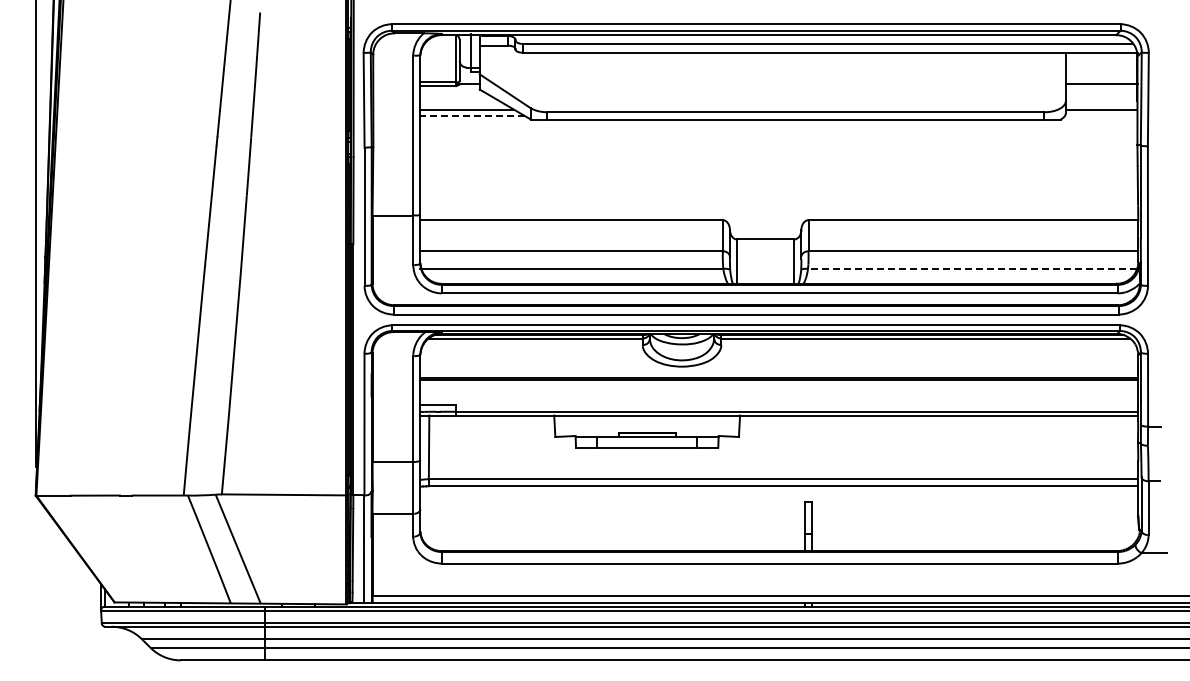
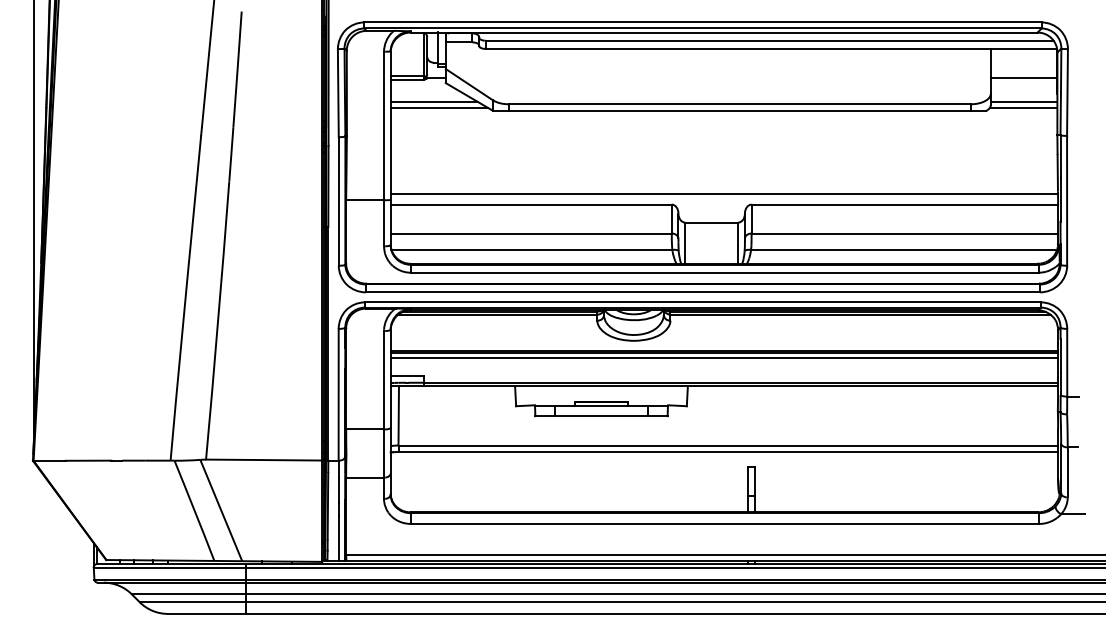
line: (471, 115) -> (438, 107), dashed -> solid
line: (1101, 115) -> (1023, 107), added
line: (779, 208) -> (724, 193), added
line: (972, 268) -> (903, 249), dashed -> solid
line: (779, 384) -> (724, 357), added

